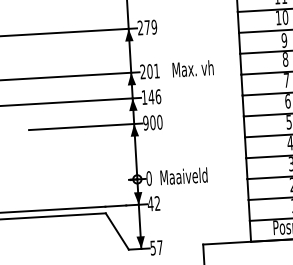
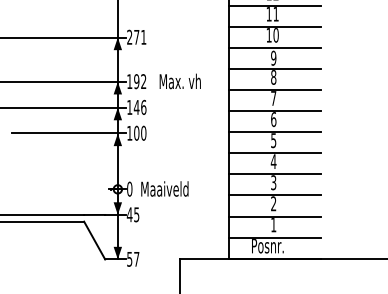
text: (154, 26) -> (143, 36), 279 -> 271
text: (149, 71) -> (136, 81), 201 -> 192
text: (145, 122) -> (129, 132), 900 -> 100
text: (157, 203) -> (136, 214), 42 -> 45

